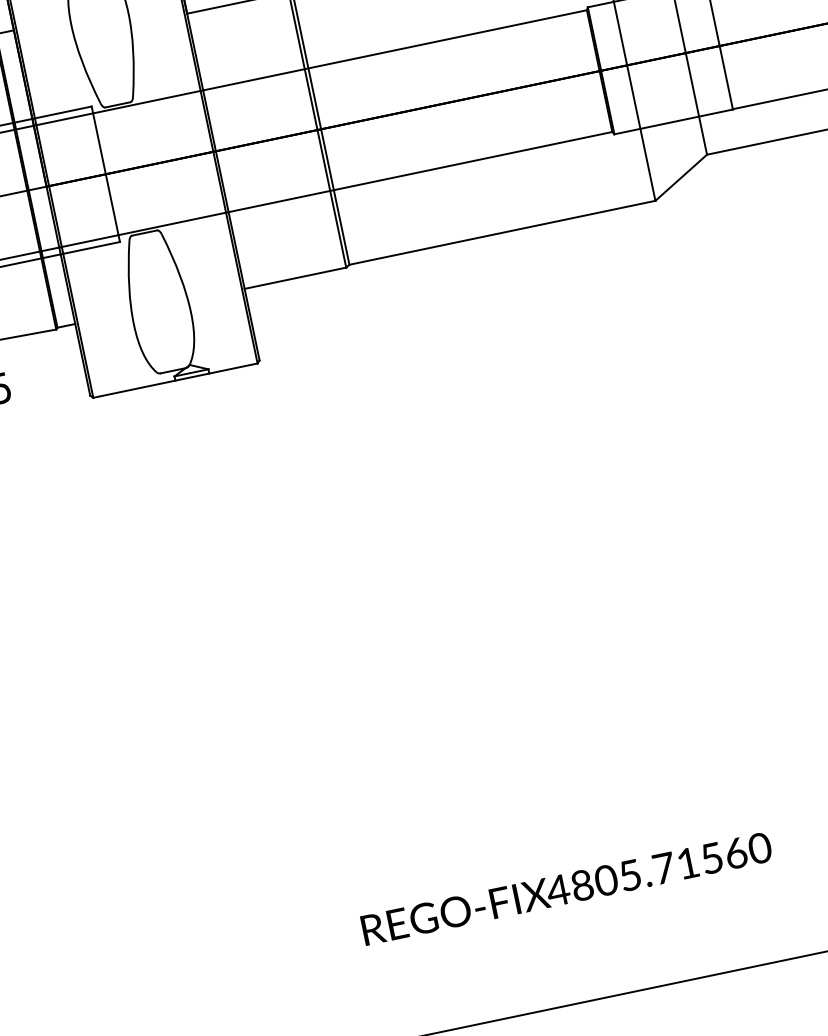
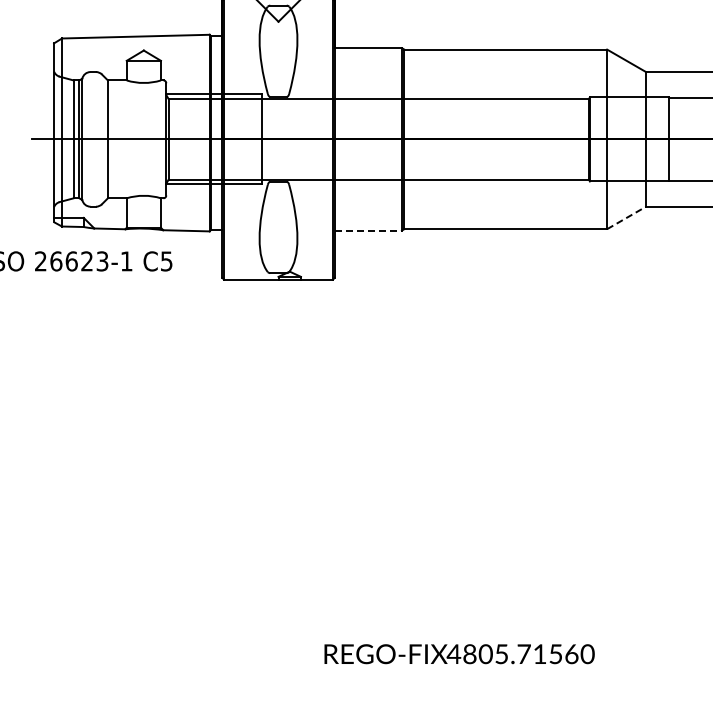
line: (682, 176) -> (627, 217), solid -> dashed
line: (295, 278) -> (368, 230), solid -> dashed

